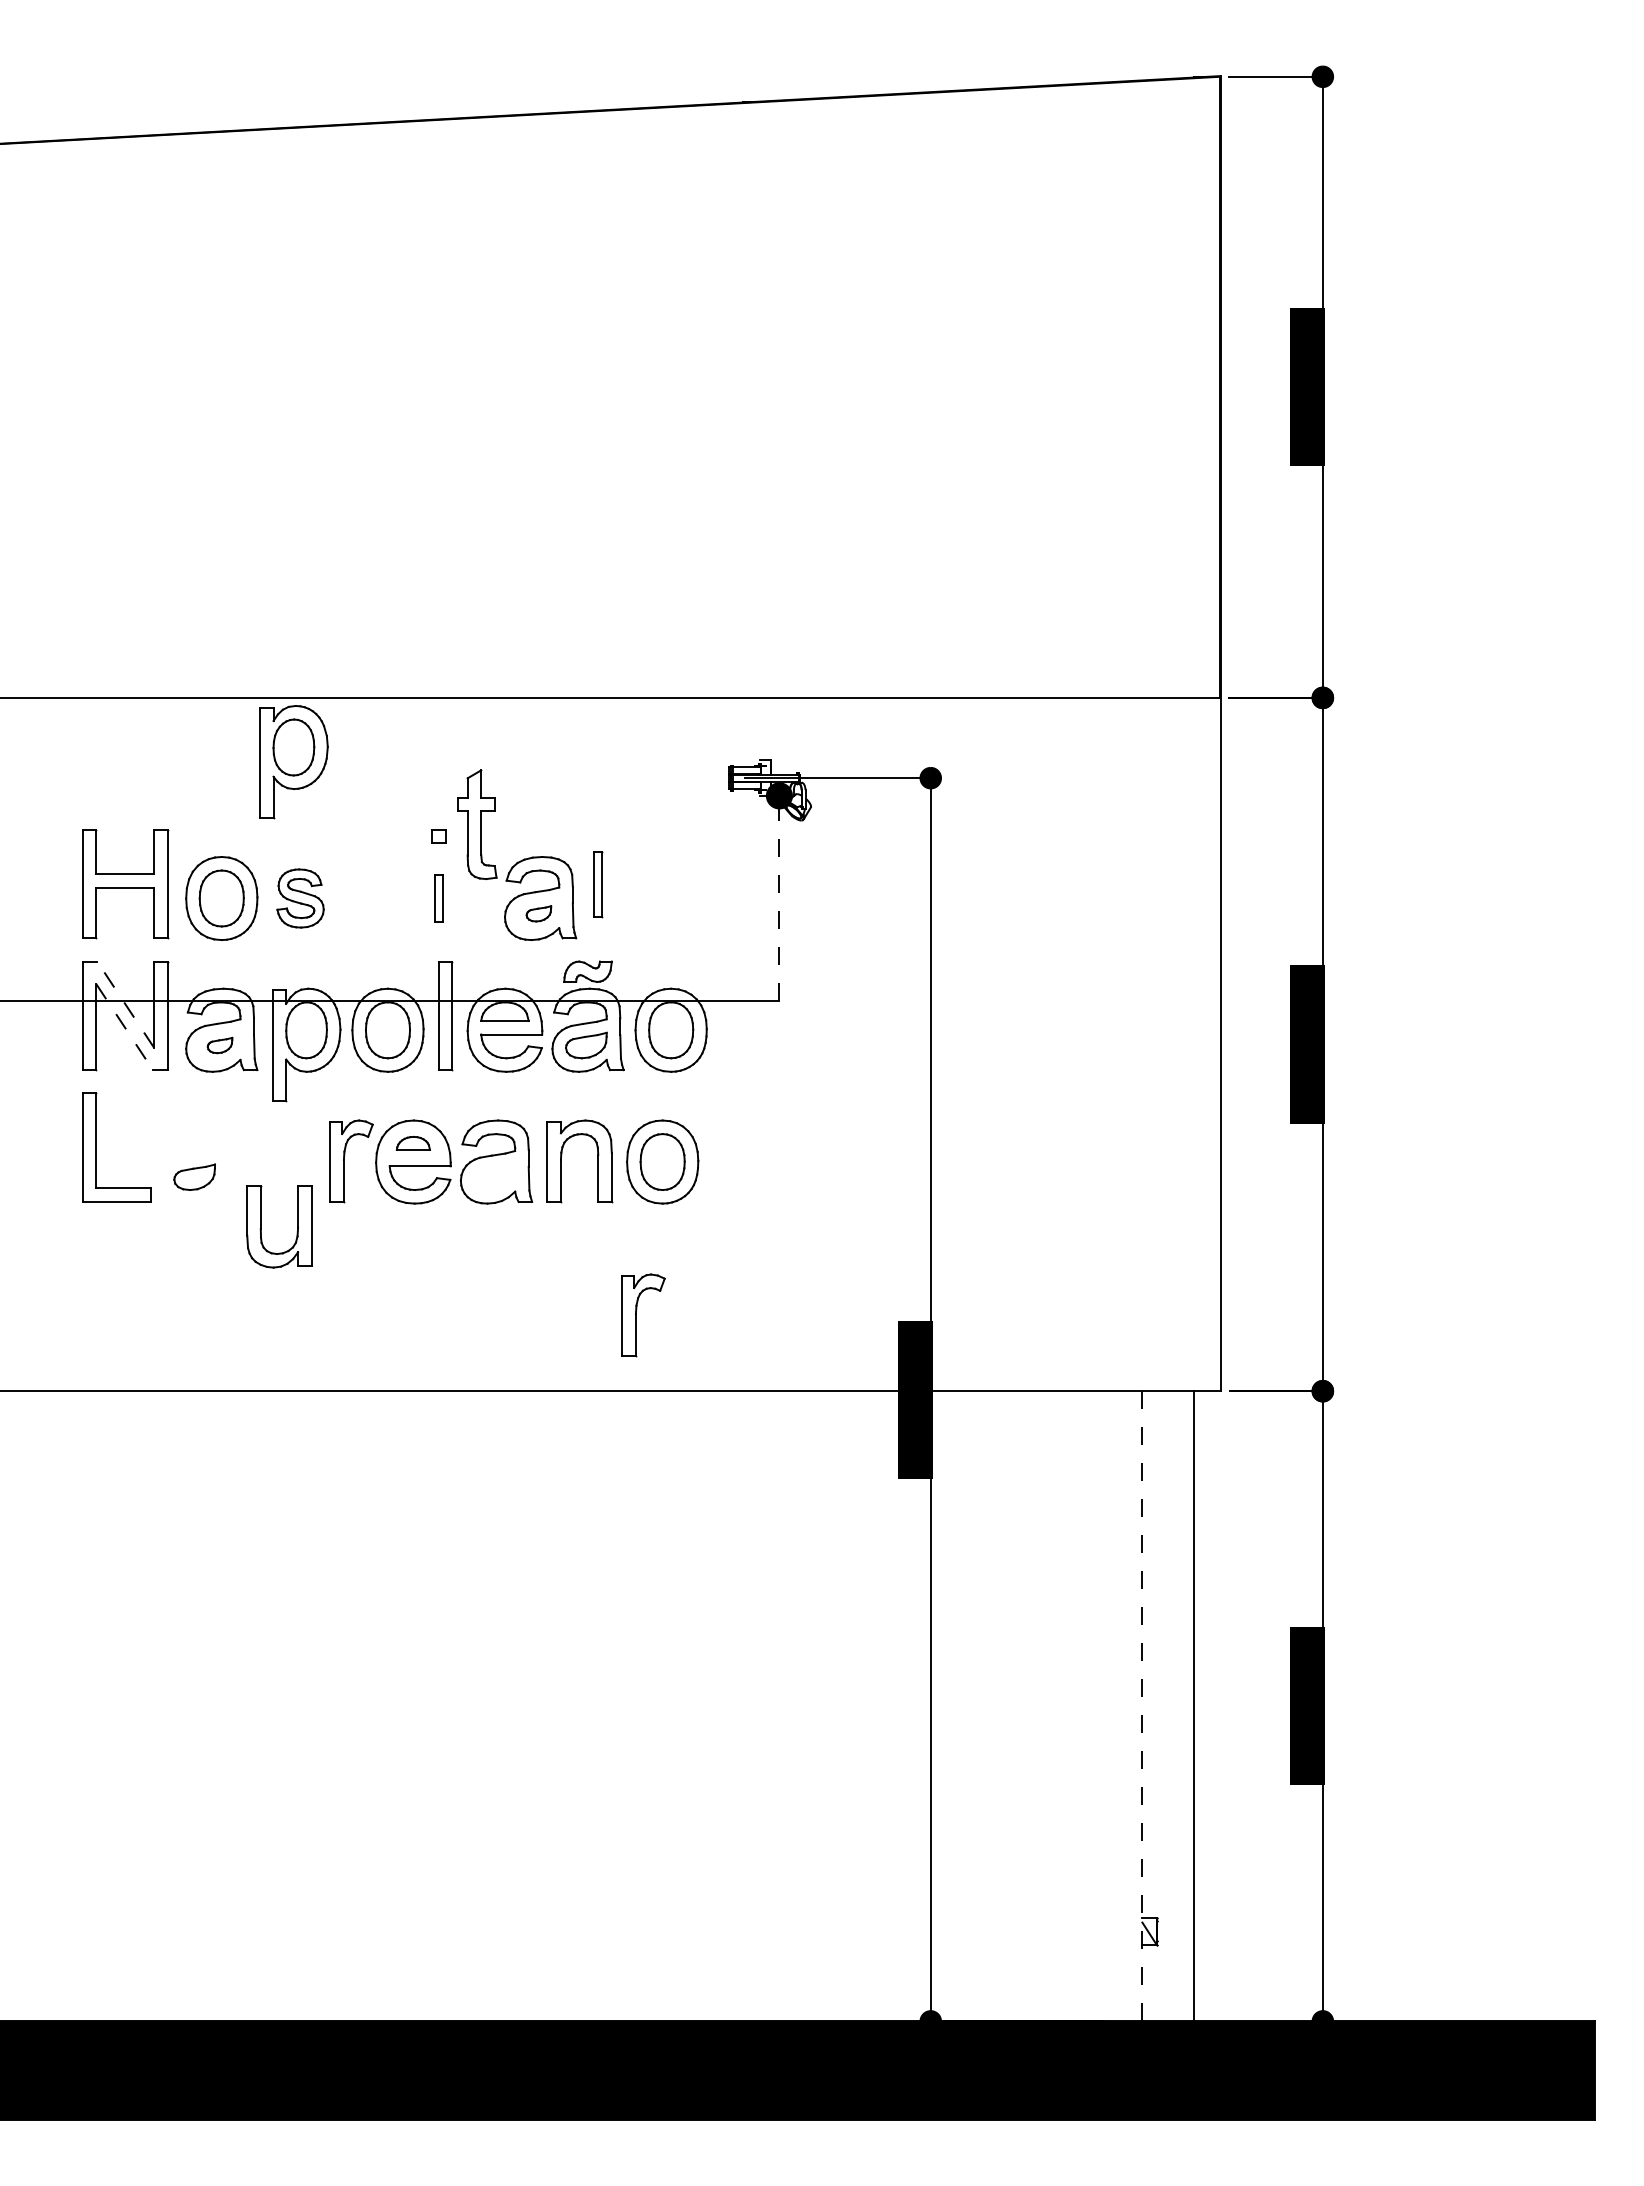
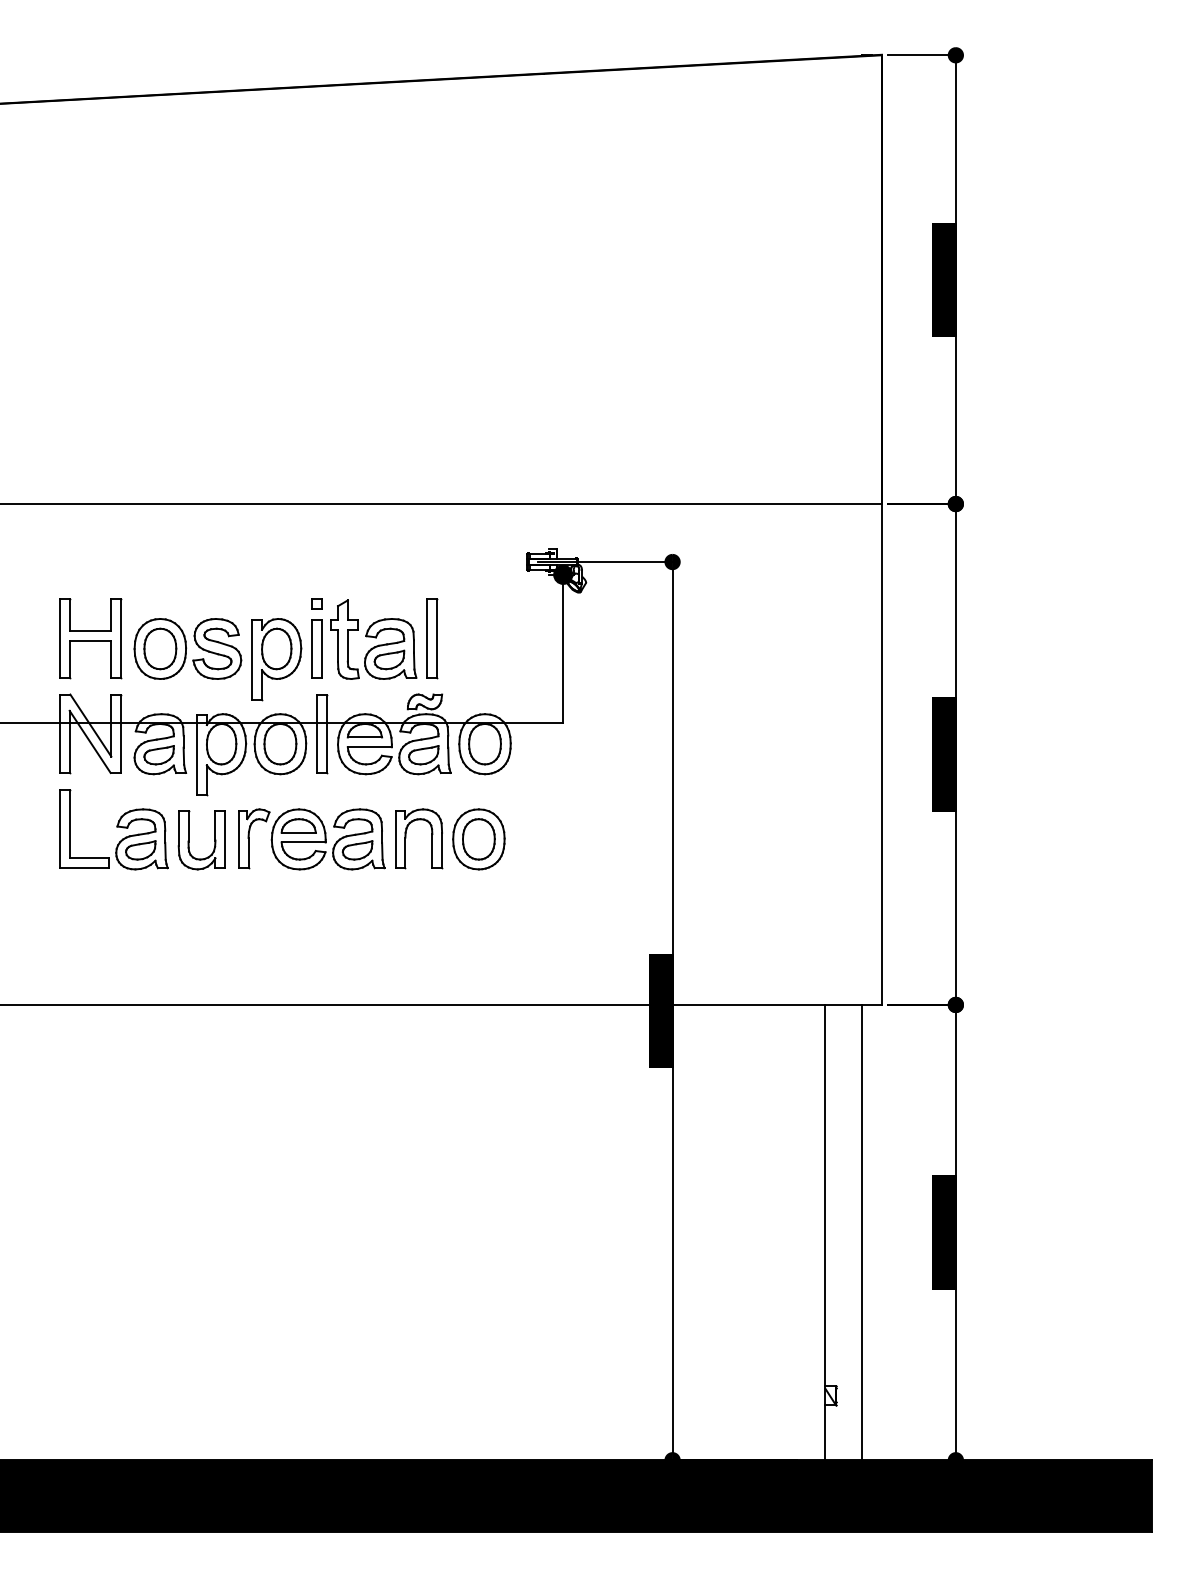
part: (293, 762) -> (276, 659), moved
part: (477, 824) -> (345, 639), moved
part: (598, 884) -> (432, 638), size x1.67
part: (300, 898) -> (217, 648), size x1.43
part: (438, 898) -> (316, 648), size x1.67
line: (779, 900) -> (563, 650), dashed -> solid
part: (538, 913) -> (389, 659), size x1.67
line: (125, 1004) -> (90, 725), dashed -> solid
line: (124, 1027) -> (90, 742), dashed -> solid
part: (219, 1045) -> (158, 755), size x1.67
part: (413, 1143) -> (298, 825), size x1.43
part: (195, 1161) -> (141, 838), added
part: (494, 1176) -> (357, 849), added
part: (261, 1226) -> (189, 839), moved
part: (636, 1315) -> (459, 950), removed
line: (1142, 1705) -> (825, 1232), dashed -> solid

